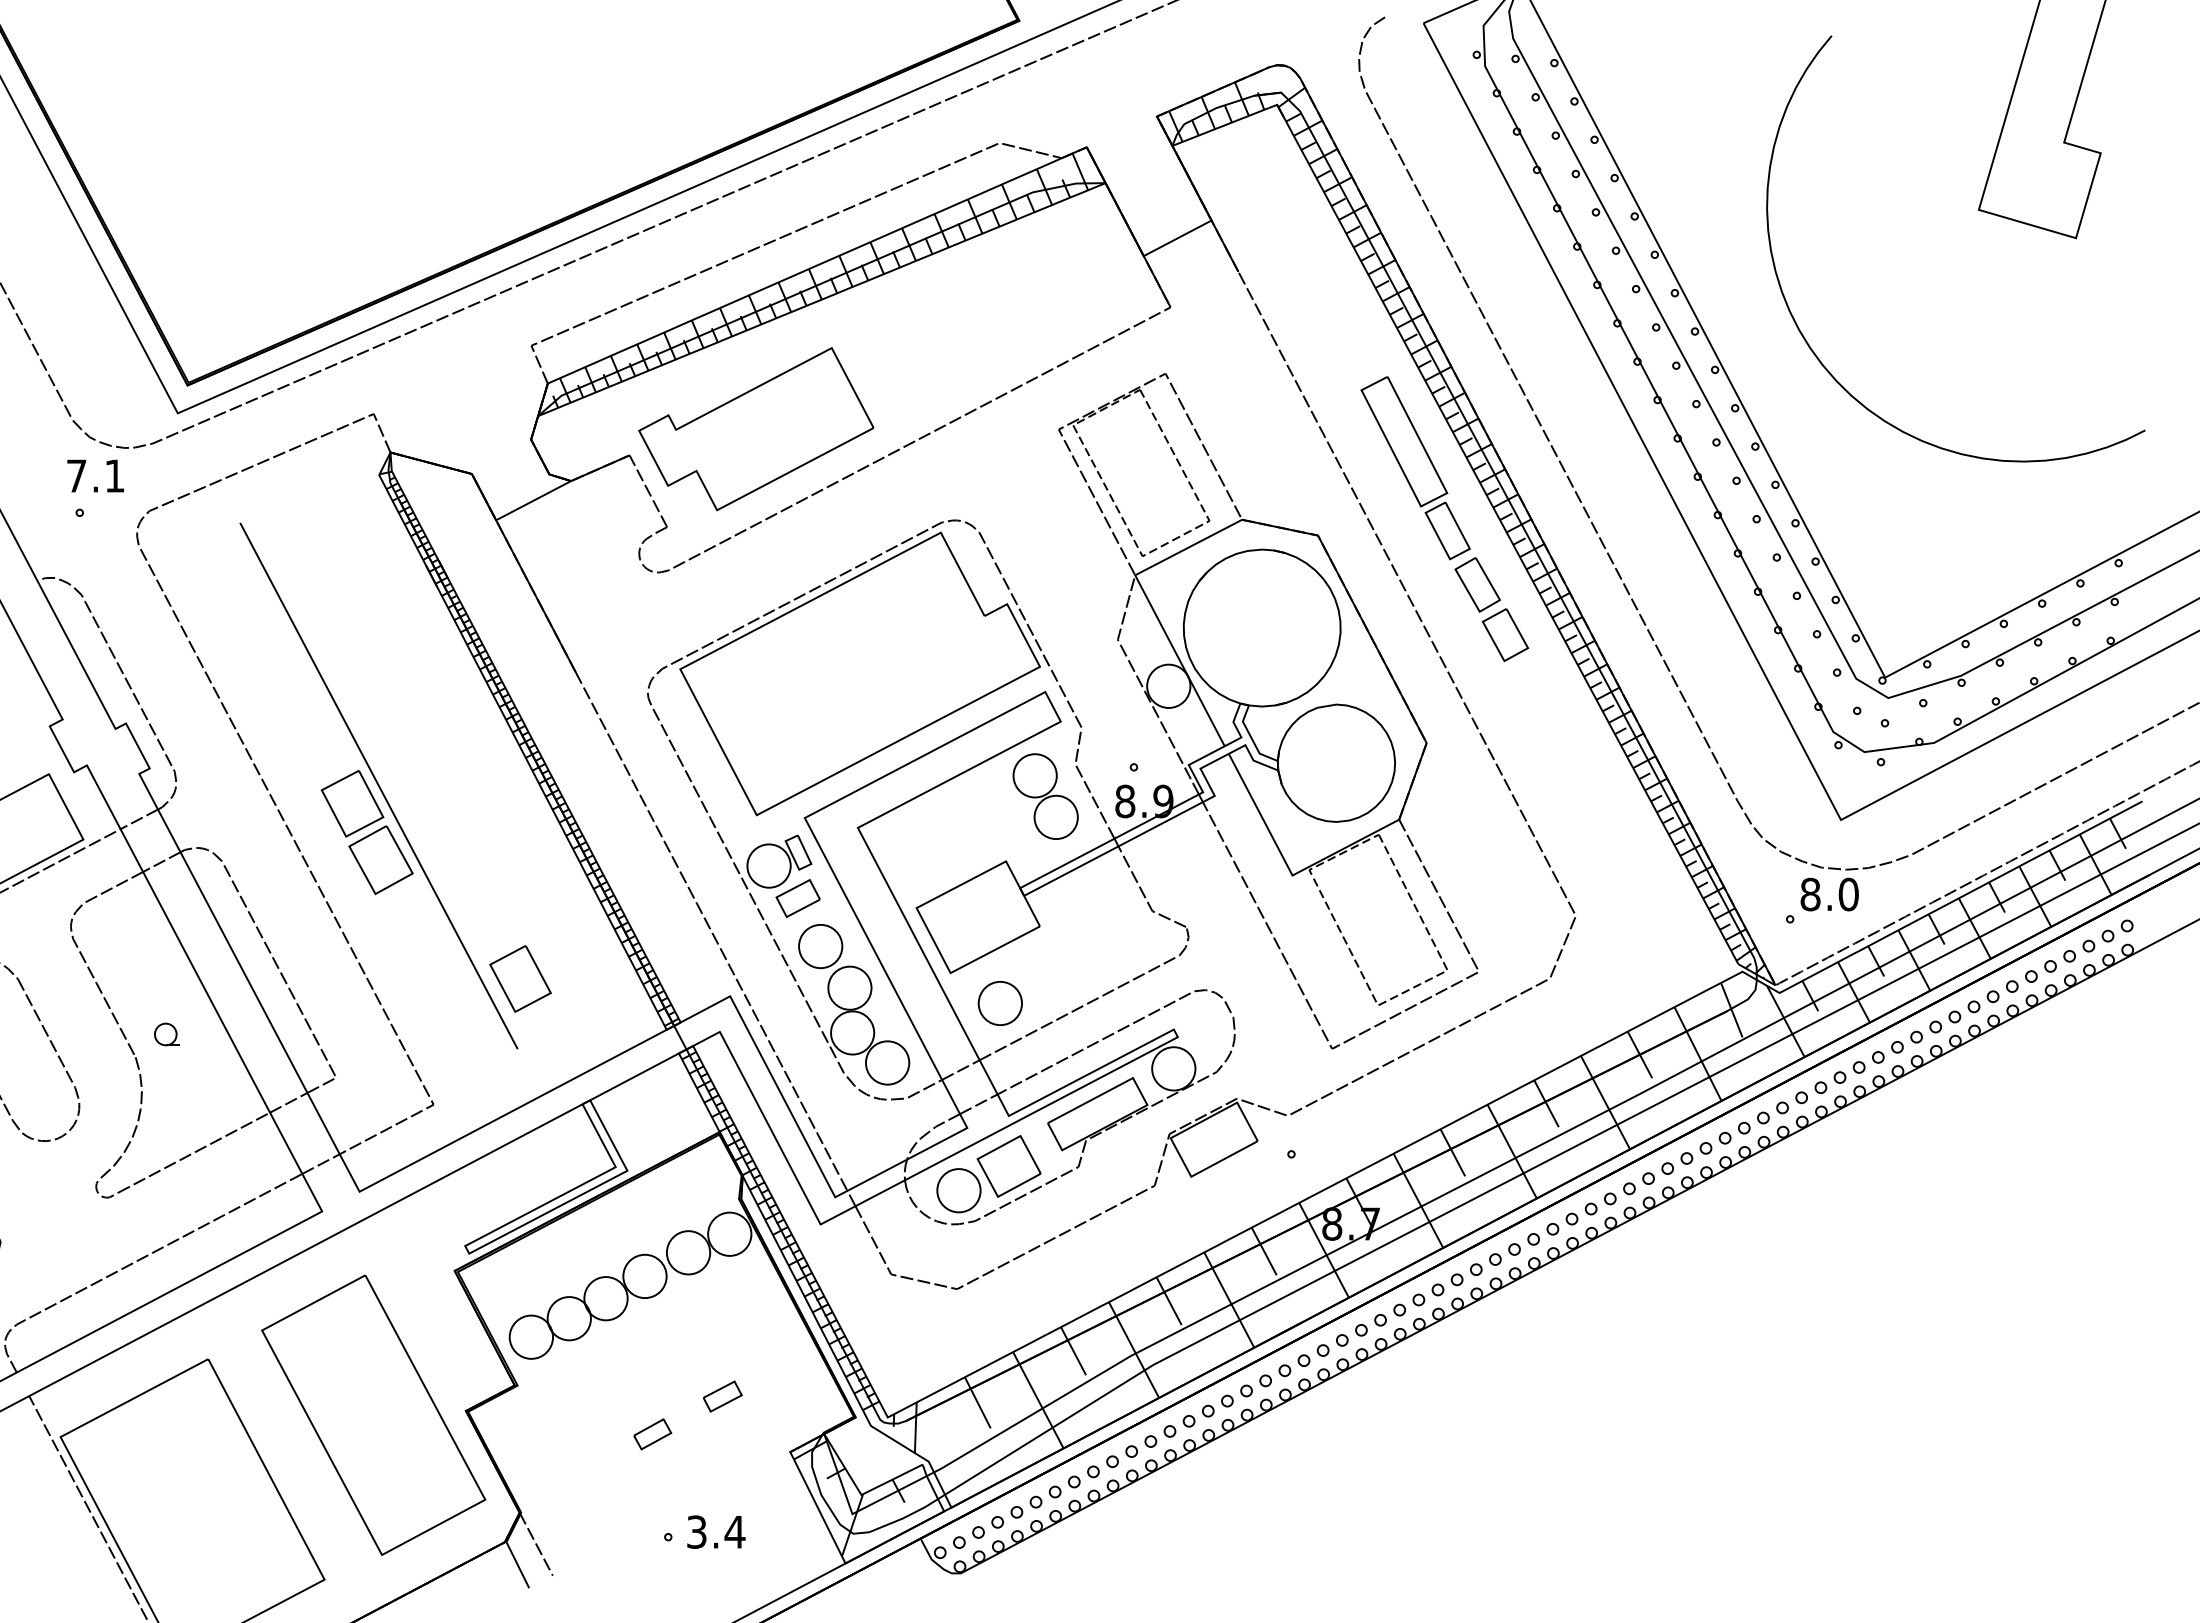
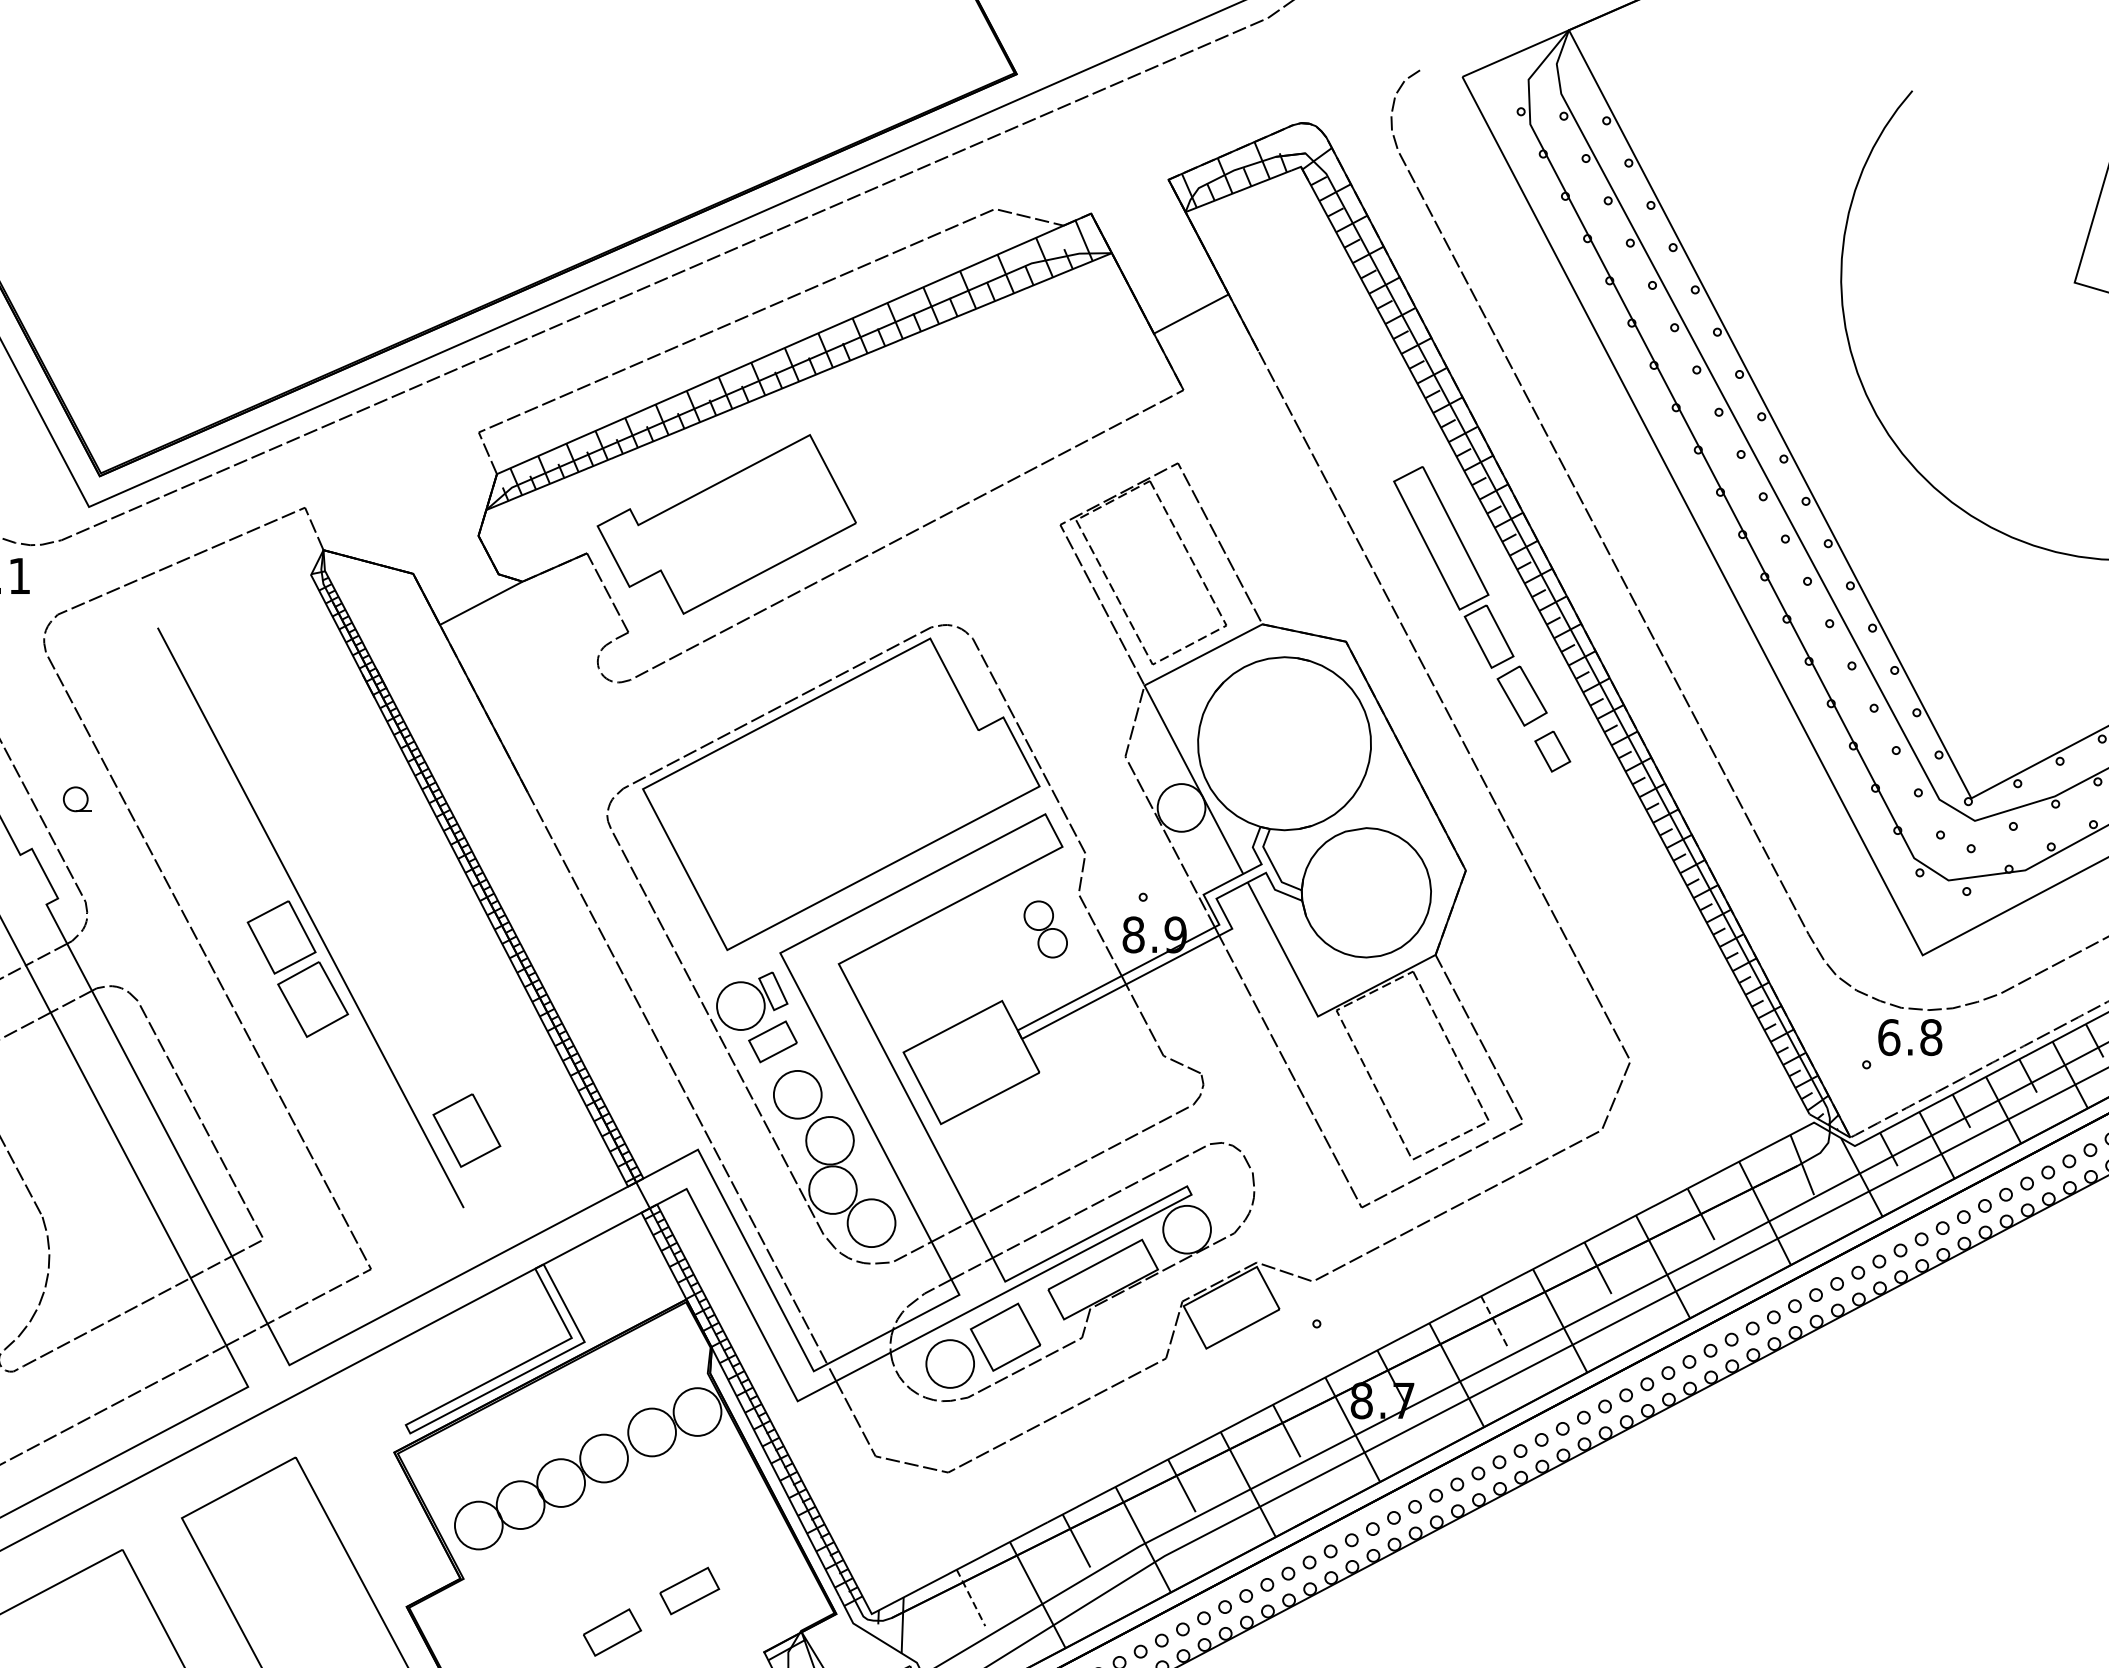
part: (1505, 635) -> (1552, 751), size x0.7
part: (1045, 796) -> (1045, 929), size x0.6
text: (1829, 894) -> (1910, 1037), 8.0 -> 6.8
part: (999, 1003) -> (994, 1157), removed
part: (166, 1034) -> (76, 799), moved
line: (1452, 1152) -> (1494, 1321), solid -> dashed
part: (722, 1396) -> (689, 1590), size x1.4
line: (977, 1402) -> (970, 1597), solid -> dashed
part: (652, 1434) -> (612, 1632), size x1.4

